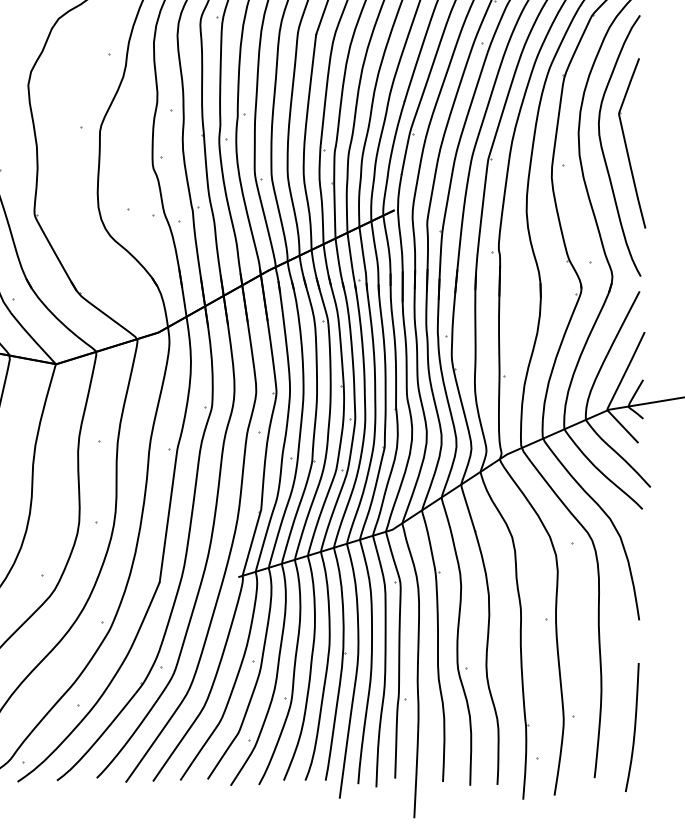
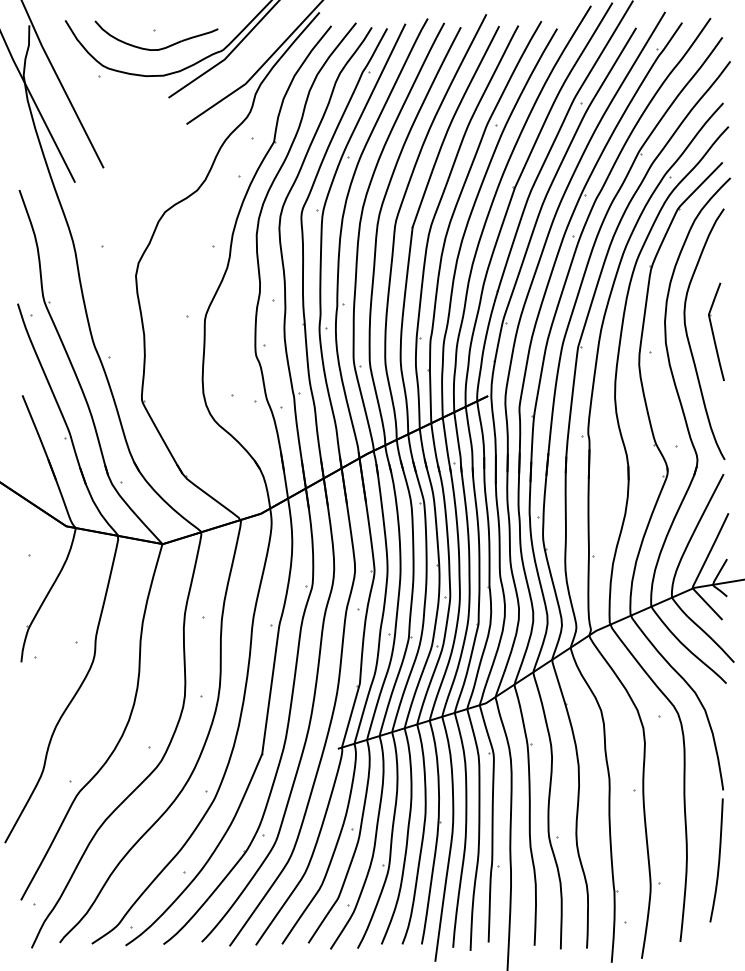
part: (632, 143) -> (716, 331), size x0.6
curve: (634, 727) -> (718, 860), moved

